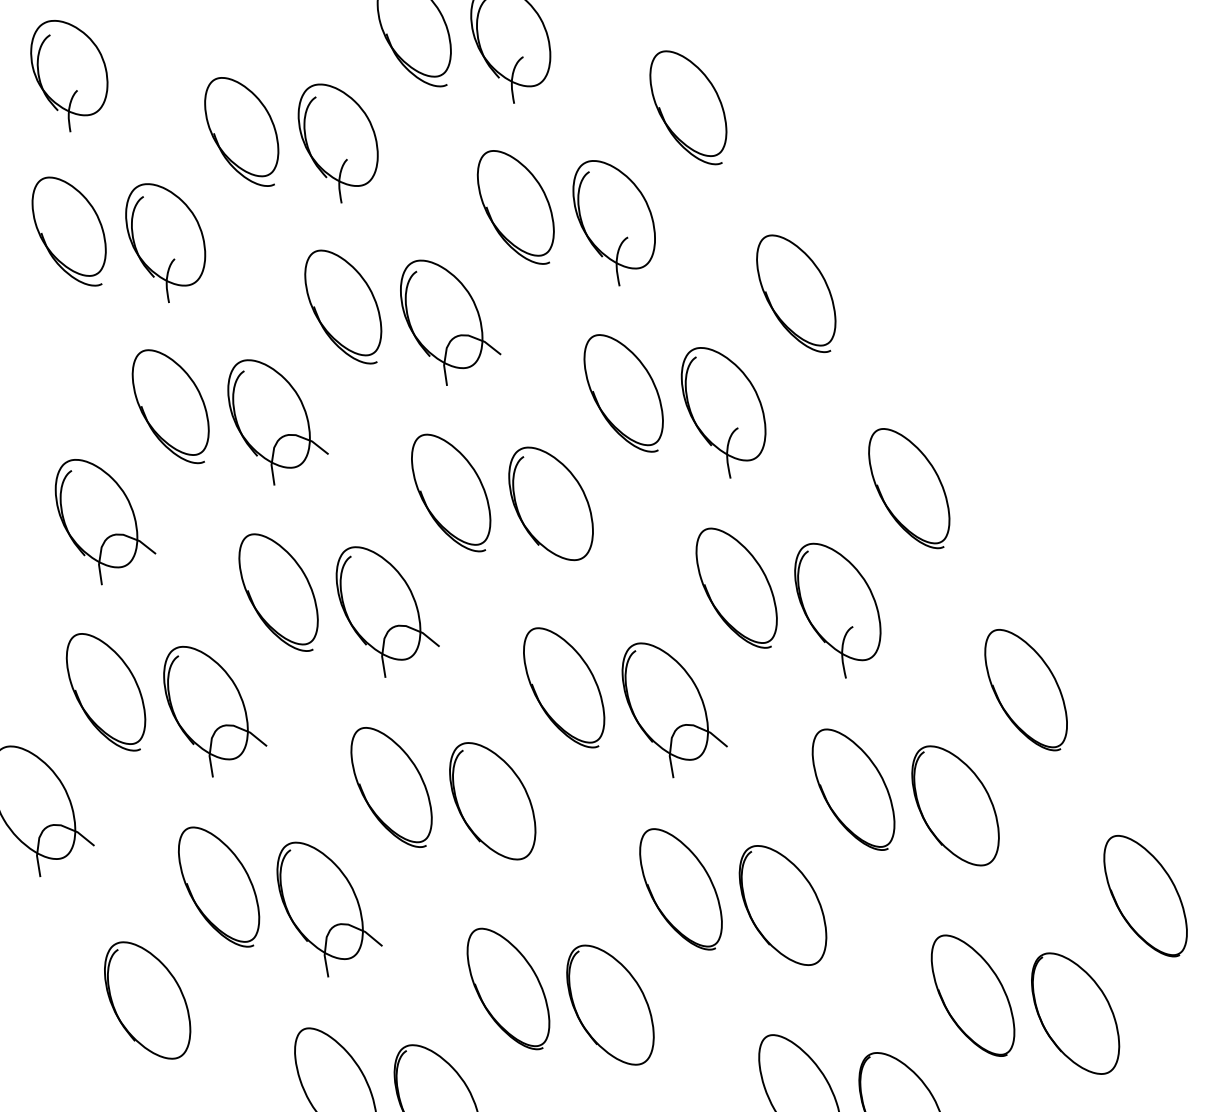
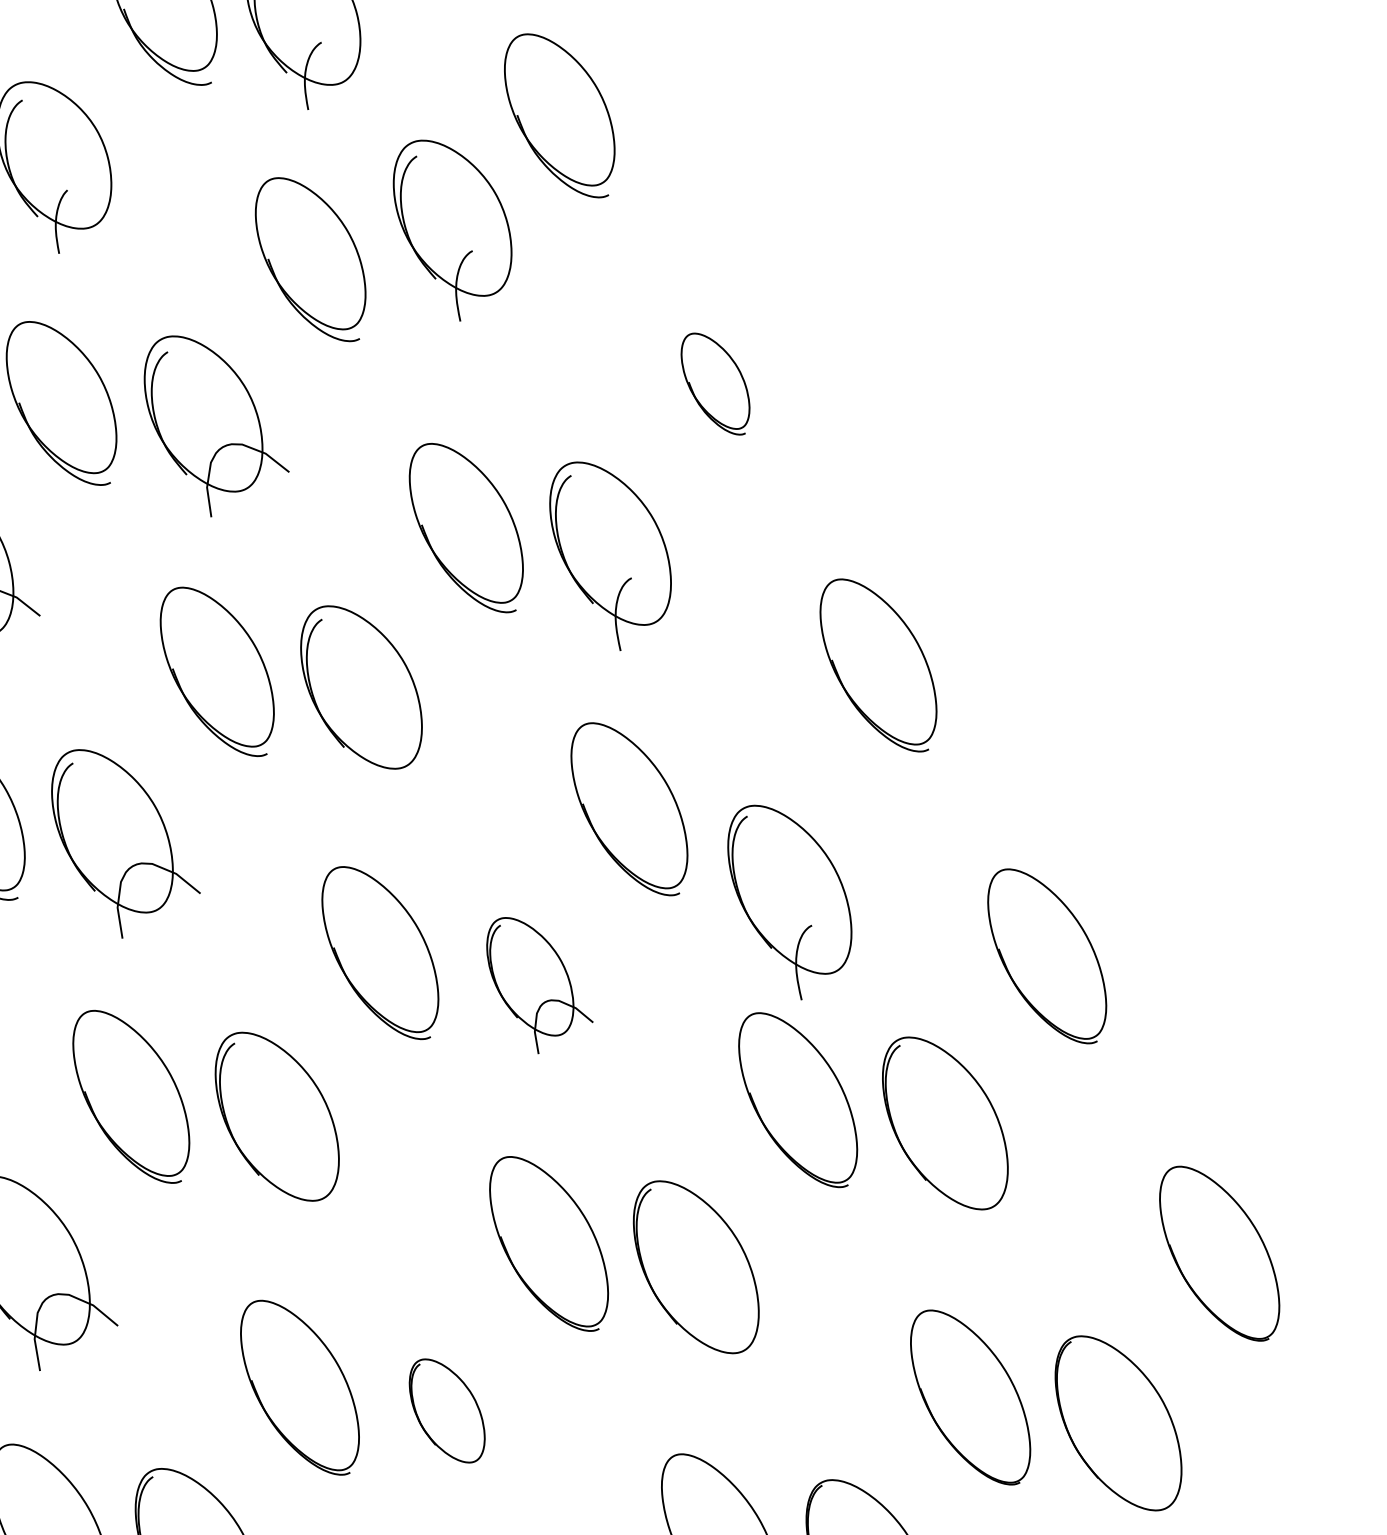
part: (613, 223) -> (451, 230), moved
part: (796, 293) -> (715, 383), size x0.6
part: (837, 610) -> (789, 902), moved
part: (674, 710) -> (539, 985), size x0.7
part: (610, 1004) -> (447, 1410), size x0.6

